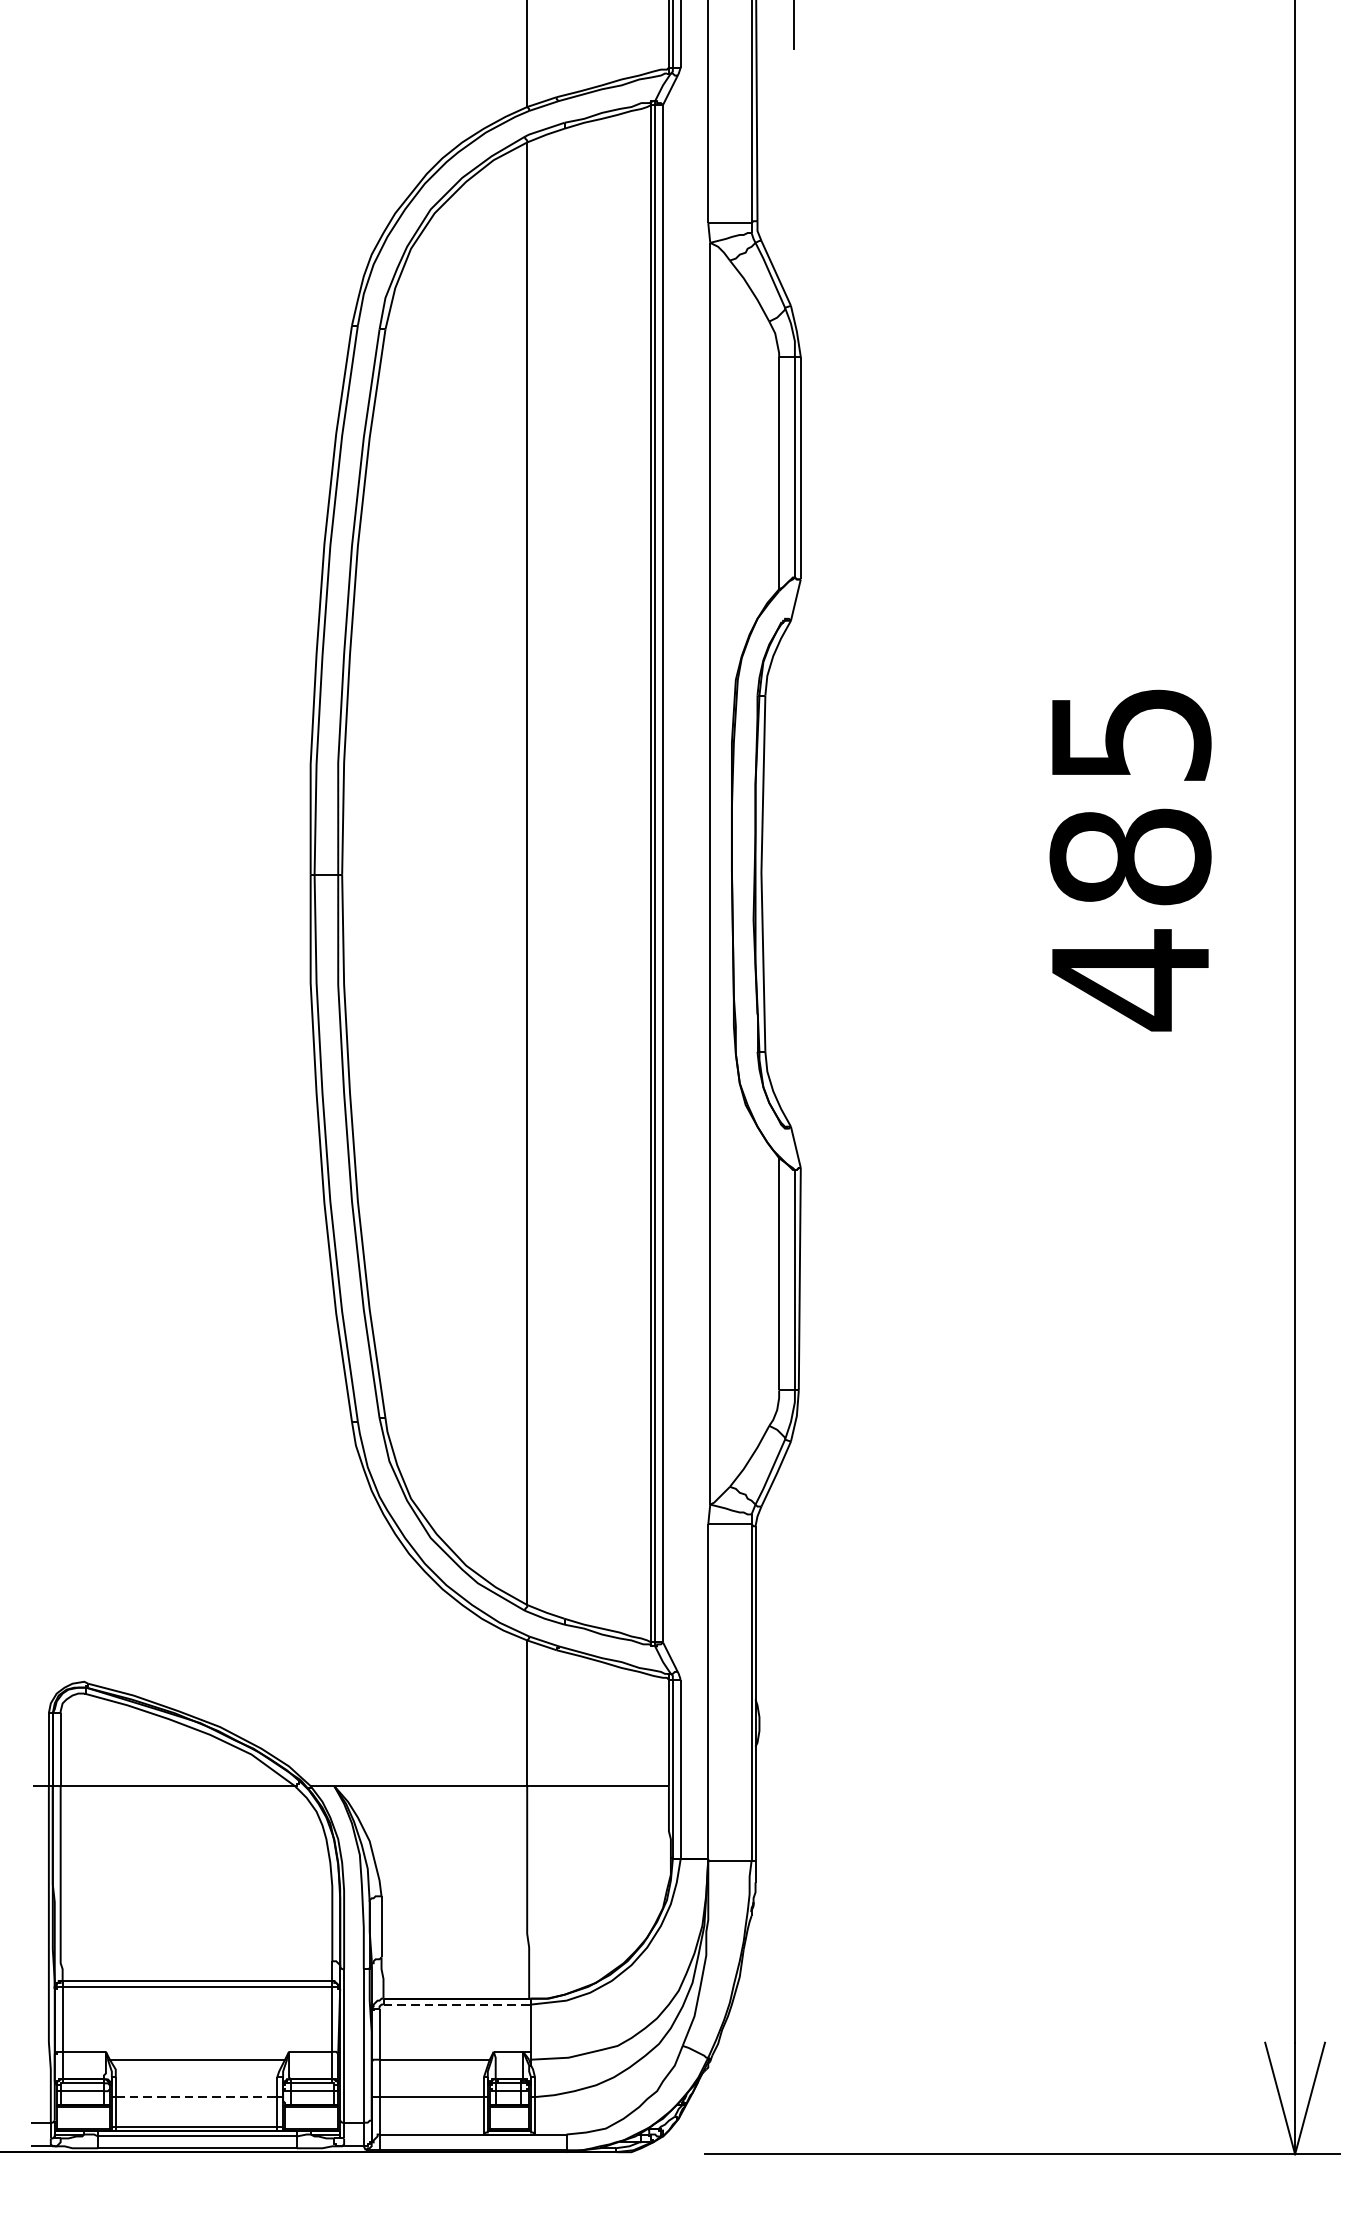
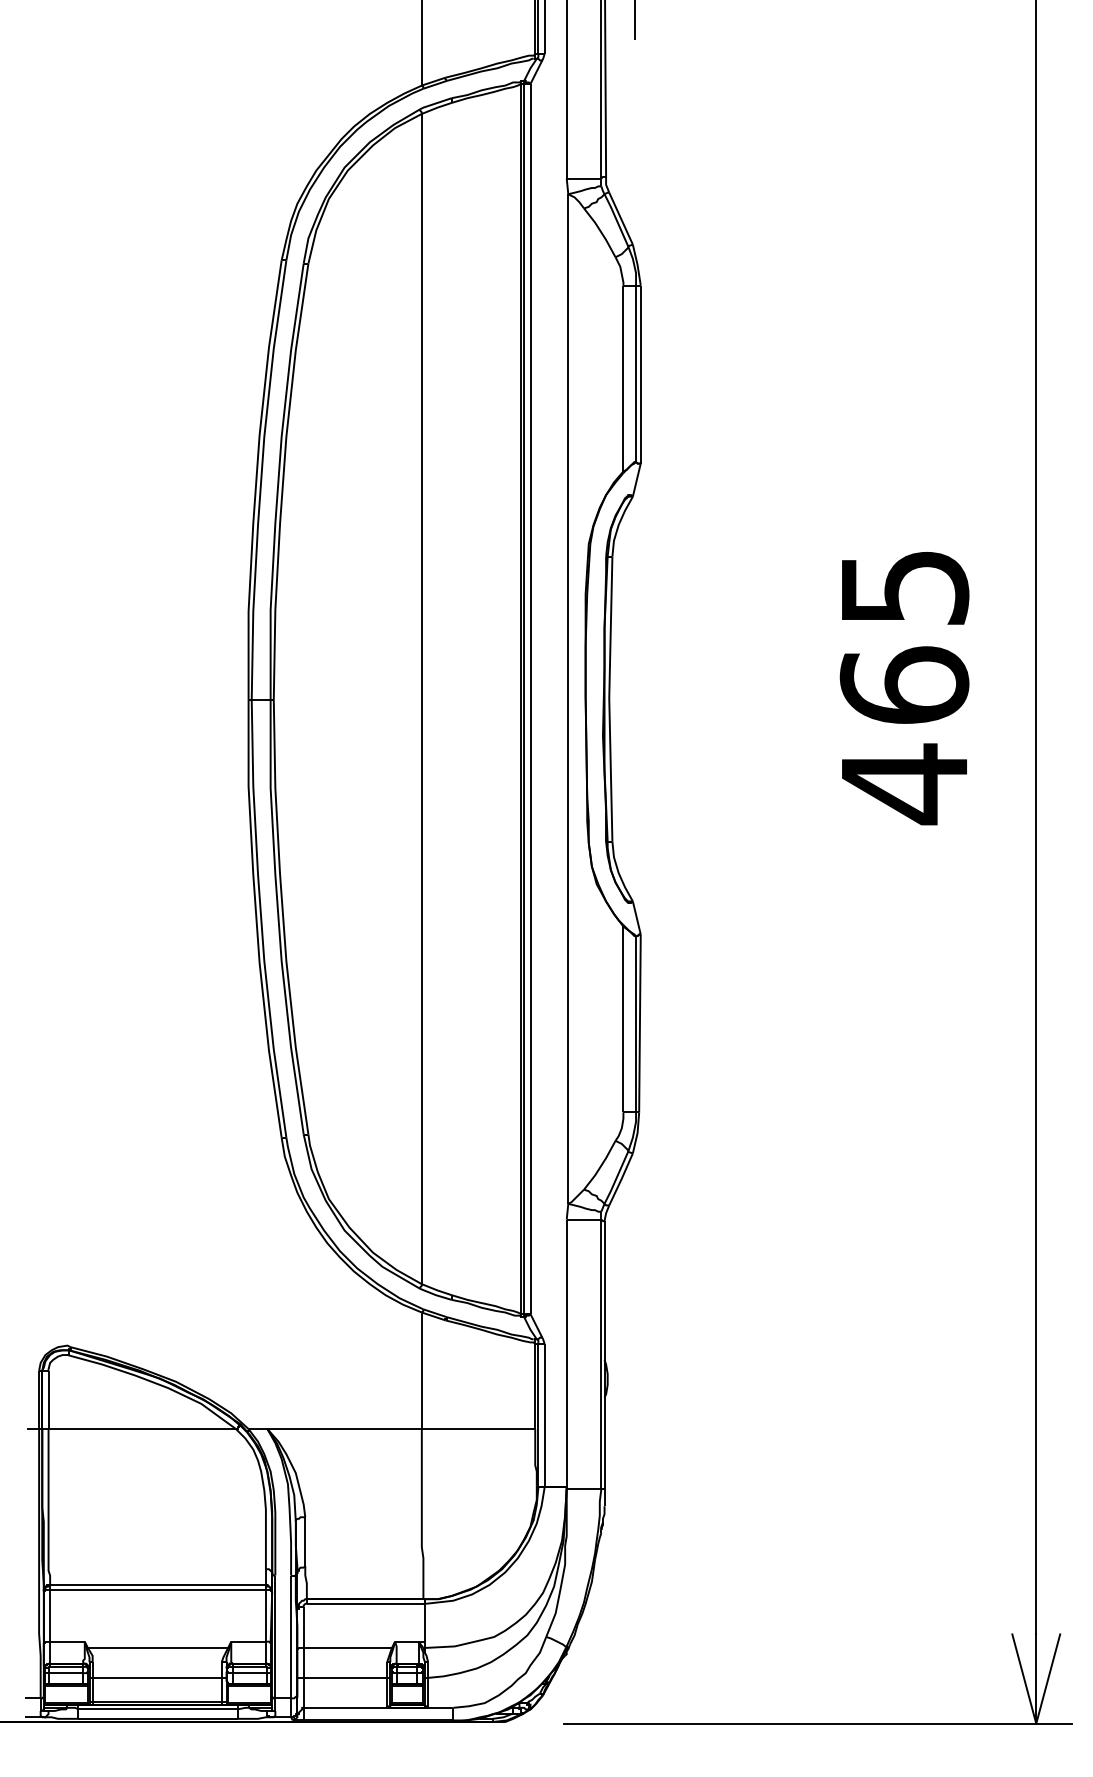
text: (1130, 856) -> (904, 685), 485 -> 465
line: (458, 2004) -> (366, 1603), dashed -> solid
line: (196, 2096) -> (157, 1677), dashed -> solid

